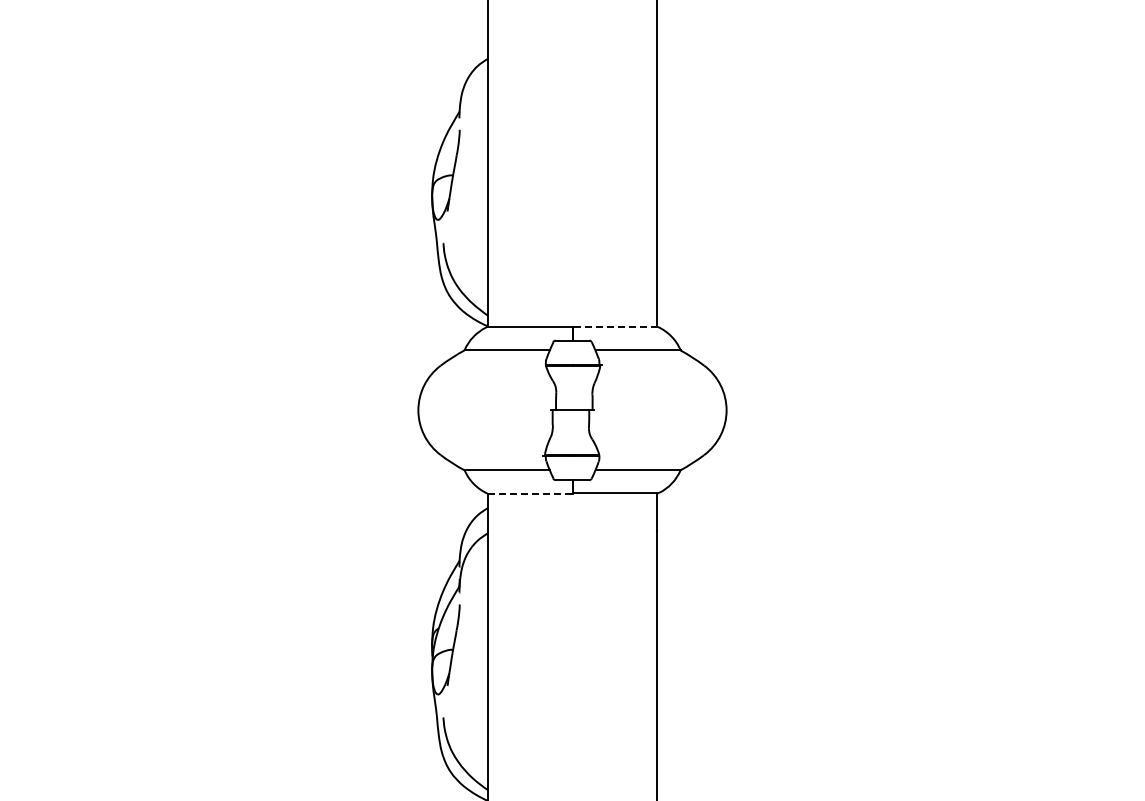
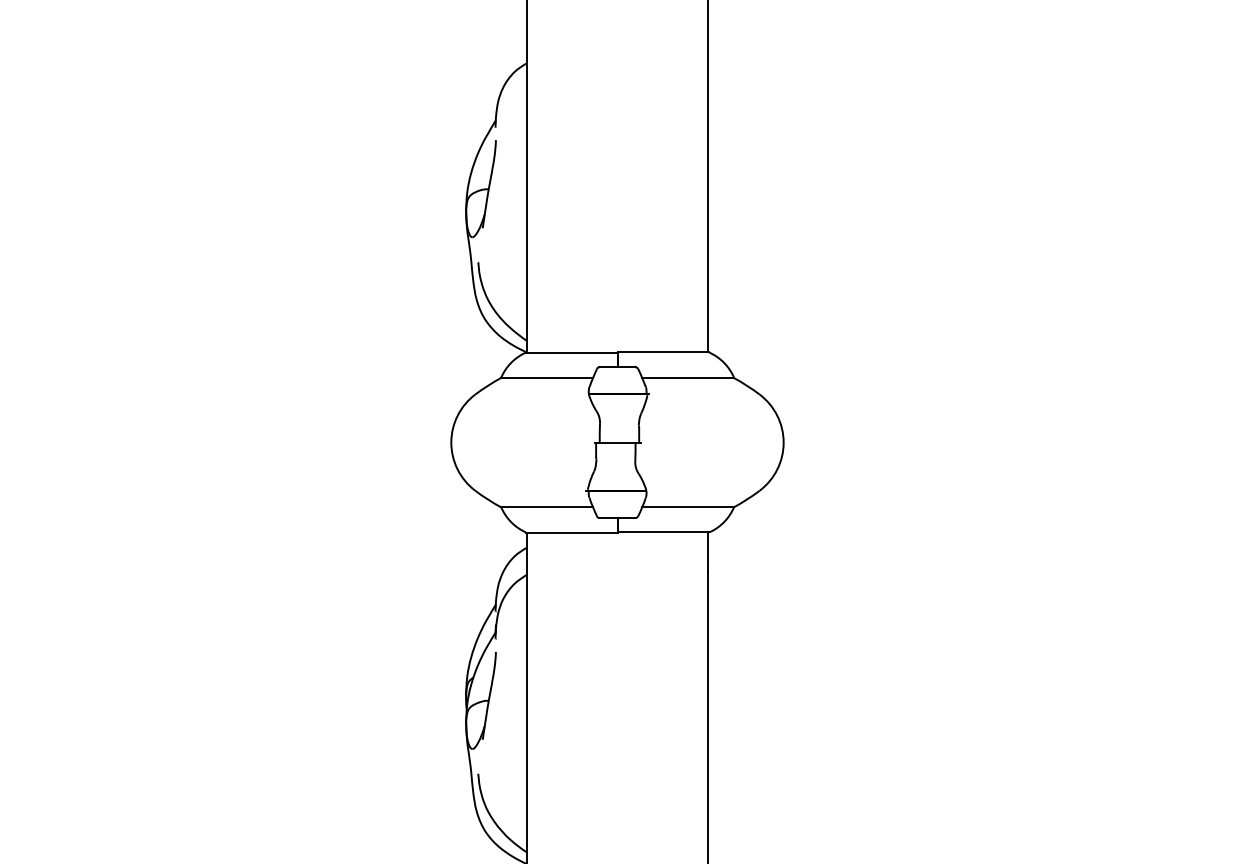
line: (615, 326) -> (663, 352), dashed -> solid
line: (530, 493) -> (572, 532), dashed -> solid

